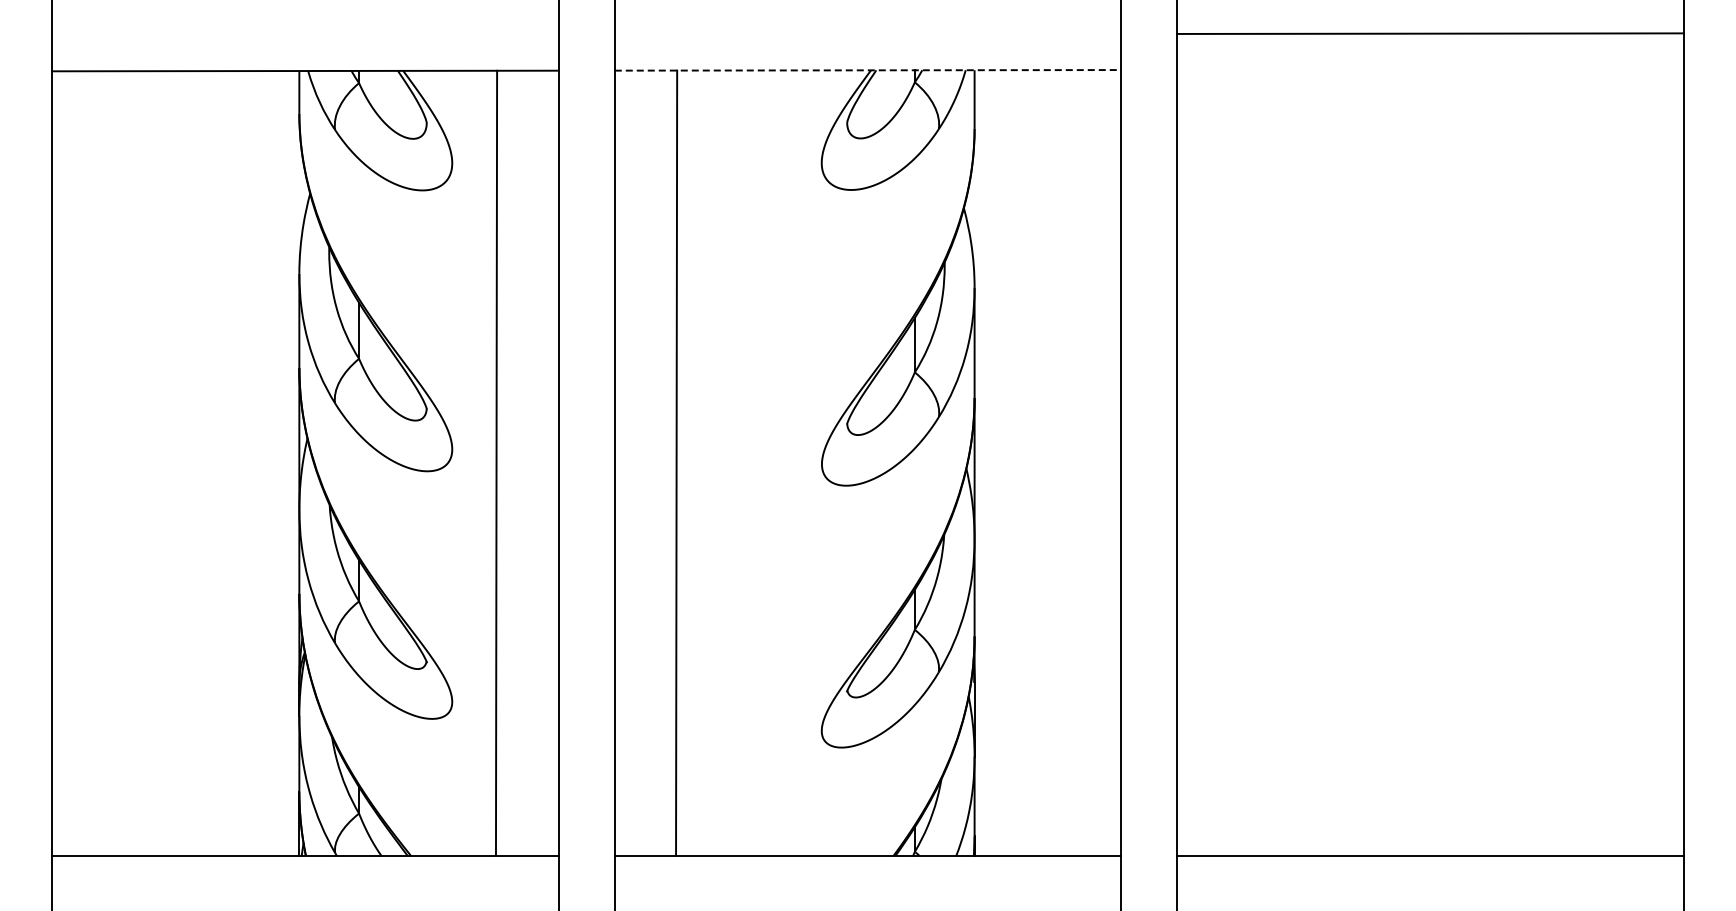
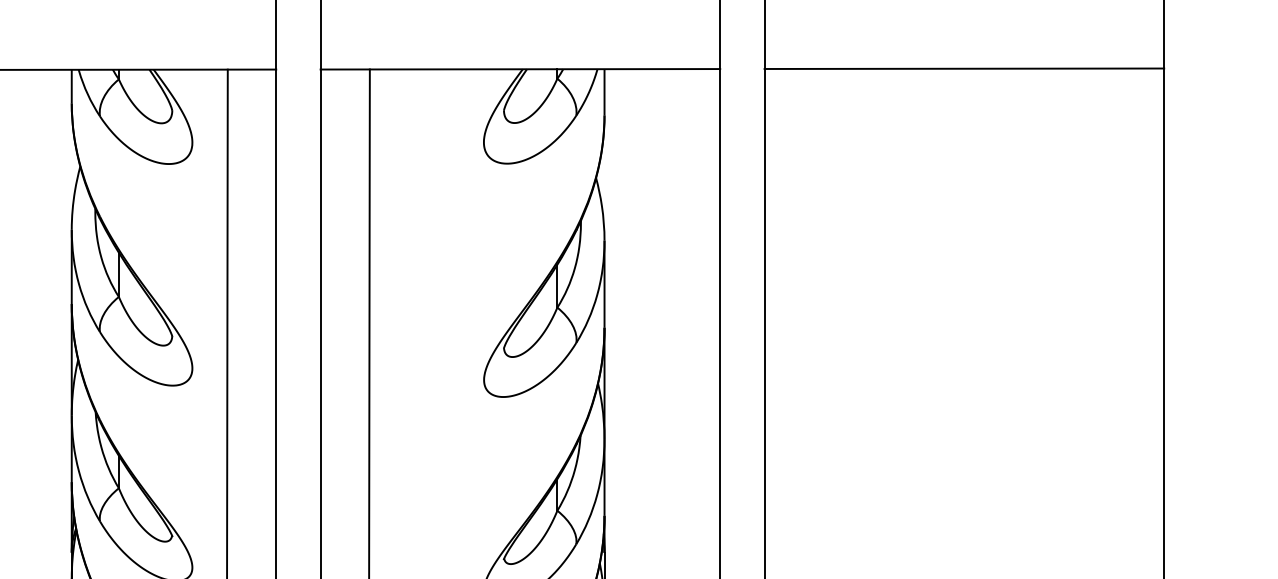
line: (1430, 33) -> (964, 68), moved
line: (868, 70) -> (520, 69), dashed -> solid

